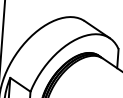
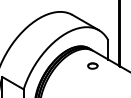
part: (100, 72) -> (92, 65), added

